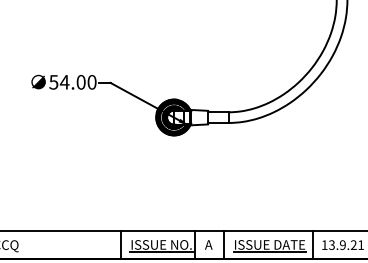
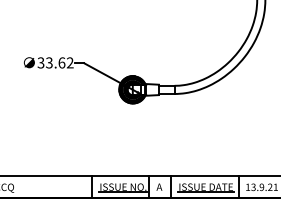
text: (72, 81) -> (55, 62), 54.00 -> 33.62

